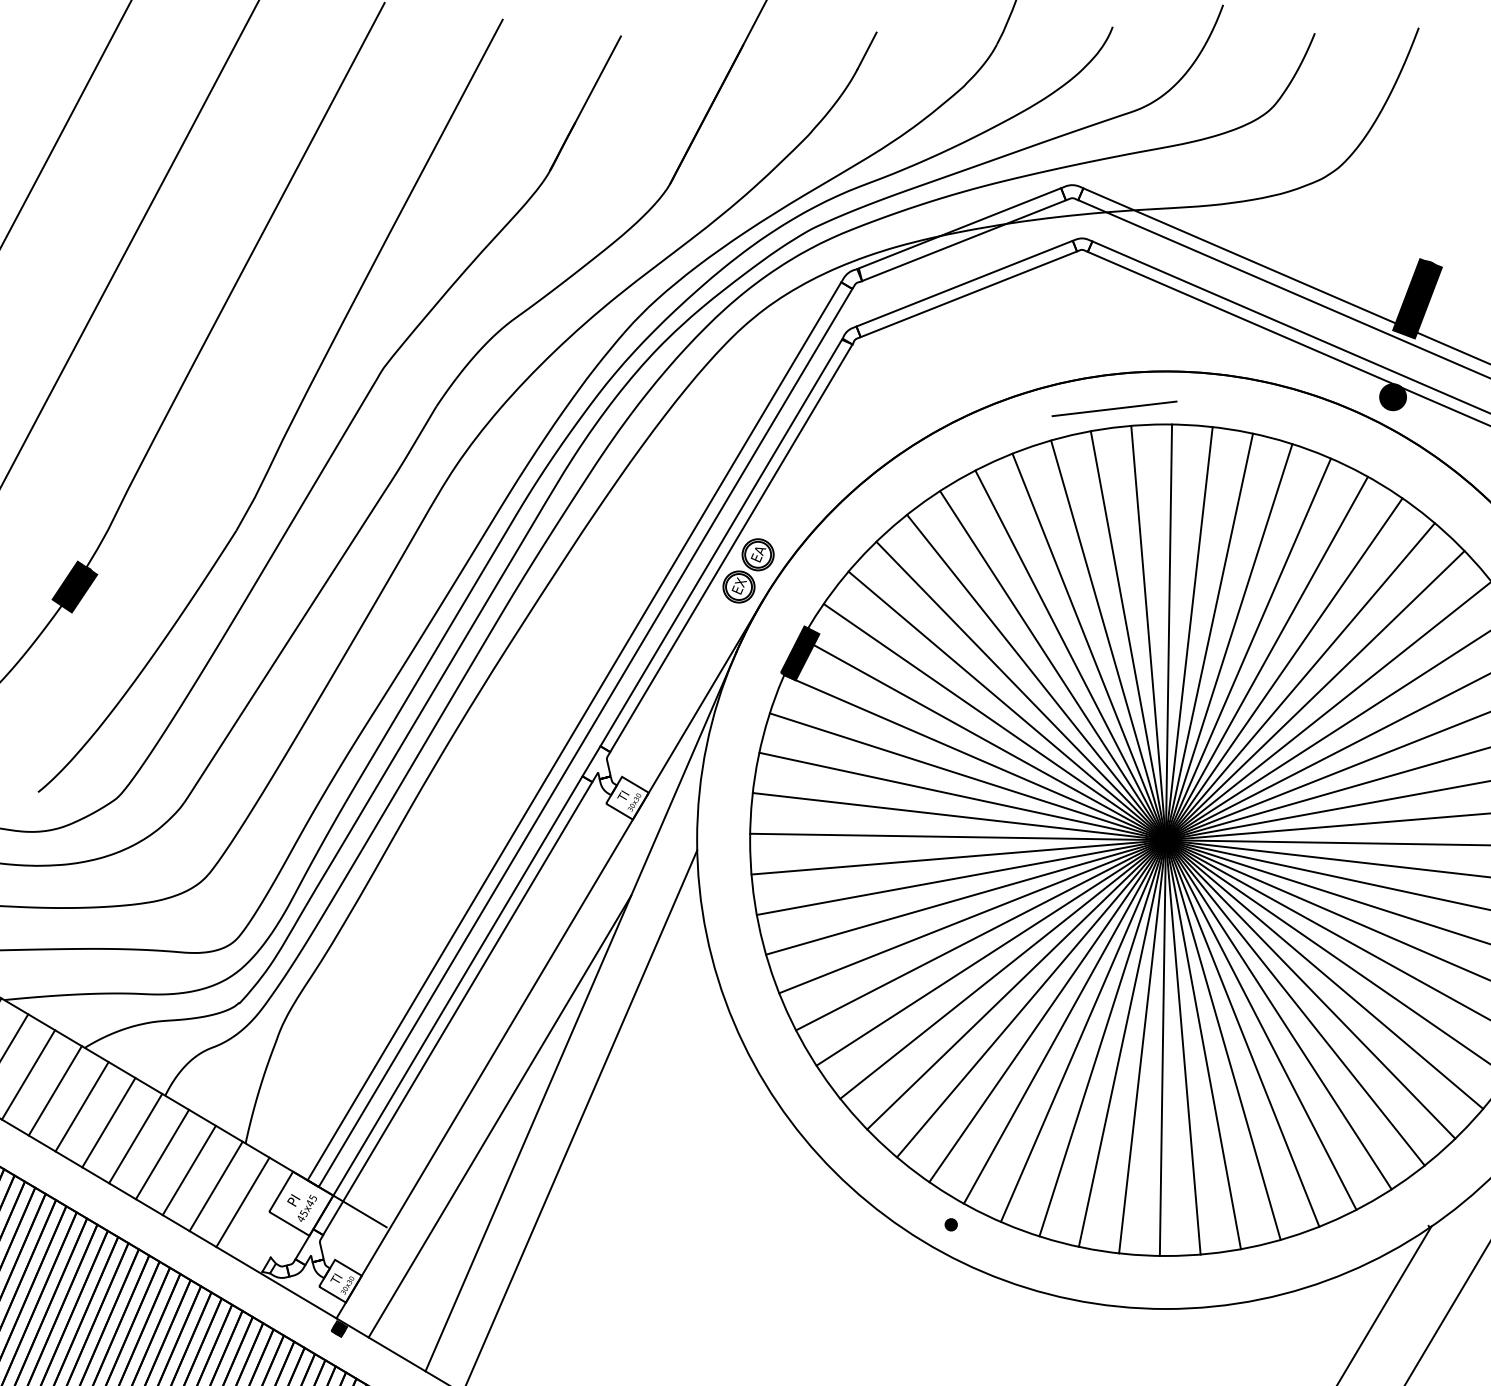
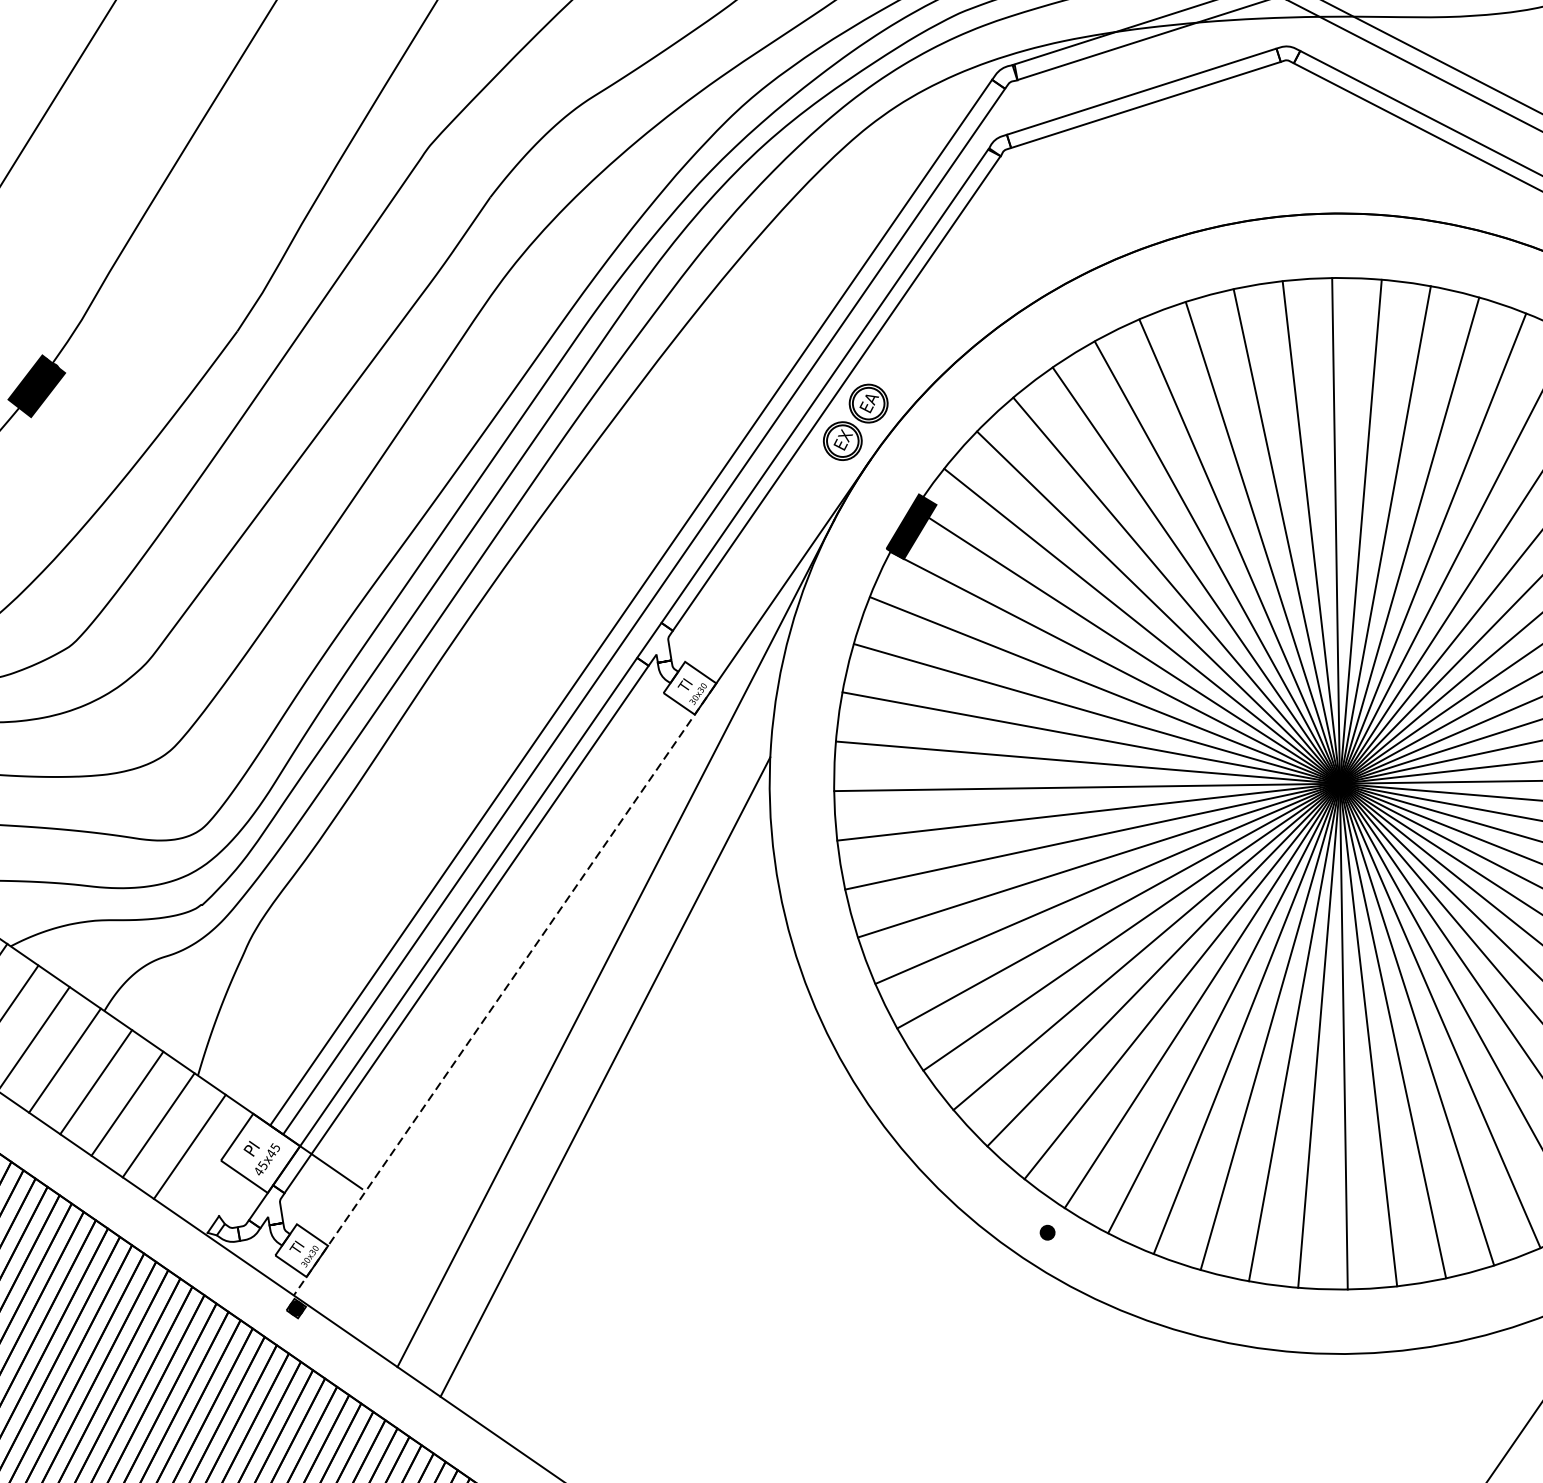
line: (1114, 408) -> (1313, 255), removed
line: (491, 1057) -> (503, 991), solid -> dashed
line: (499, 1116) -> (508, 1063), removed

